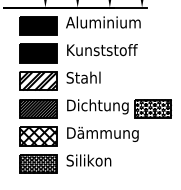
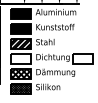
hatch: (37, 109) -> (20, 59), removed
hatch: (152, 109) -> (82, 59), removed

